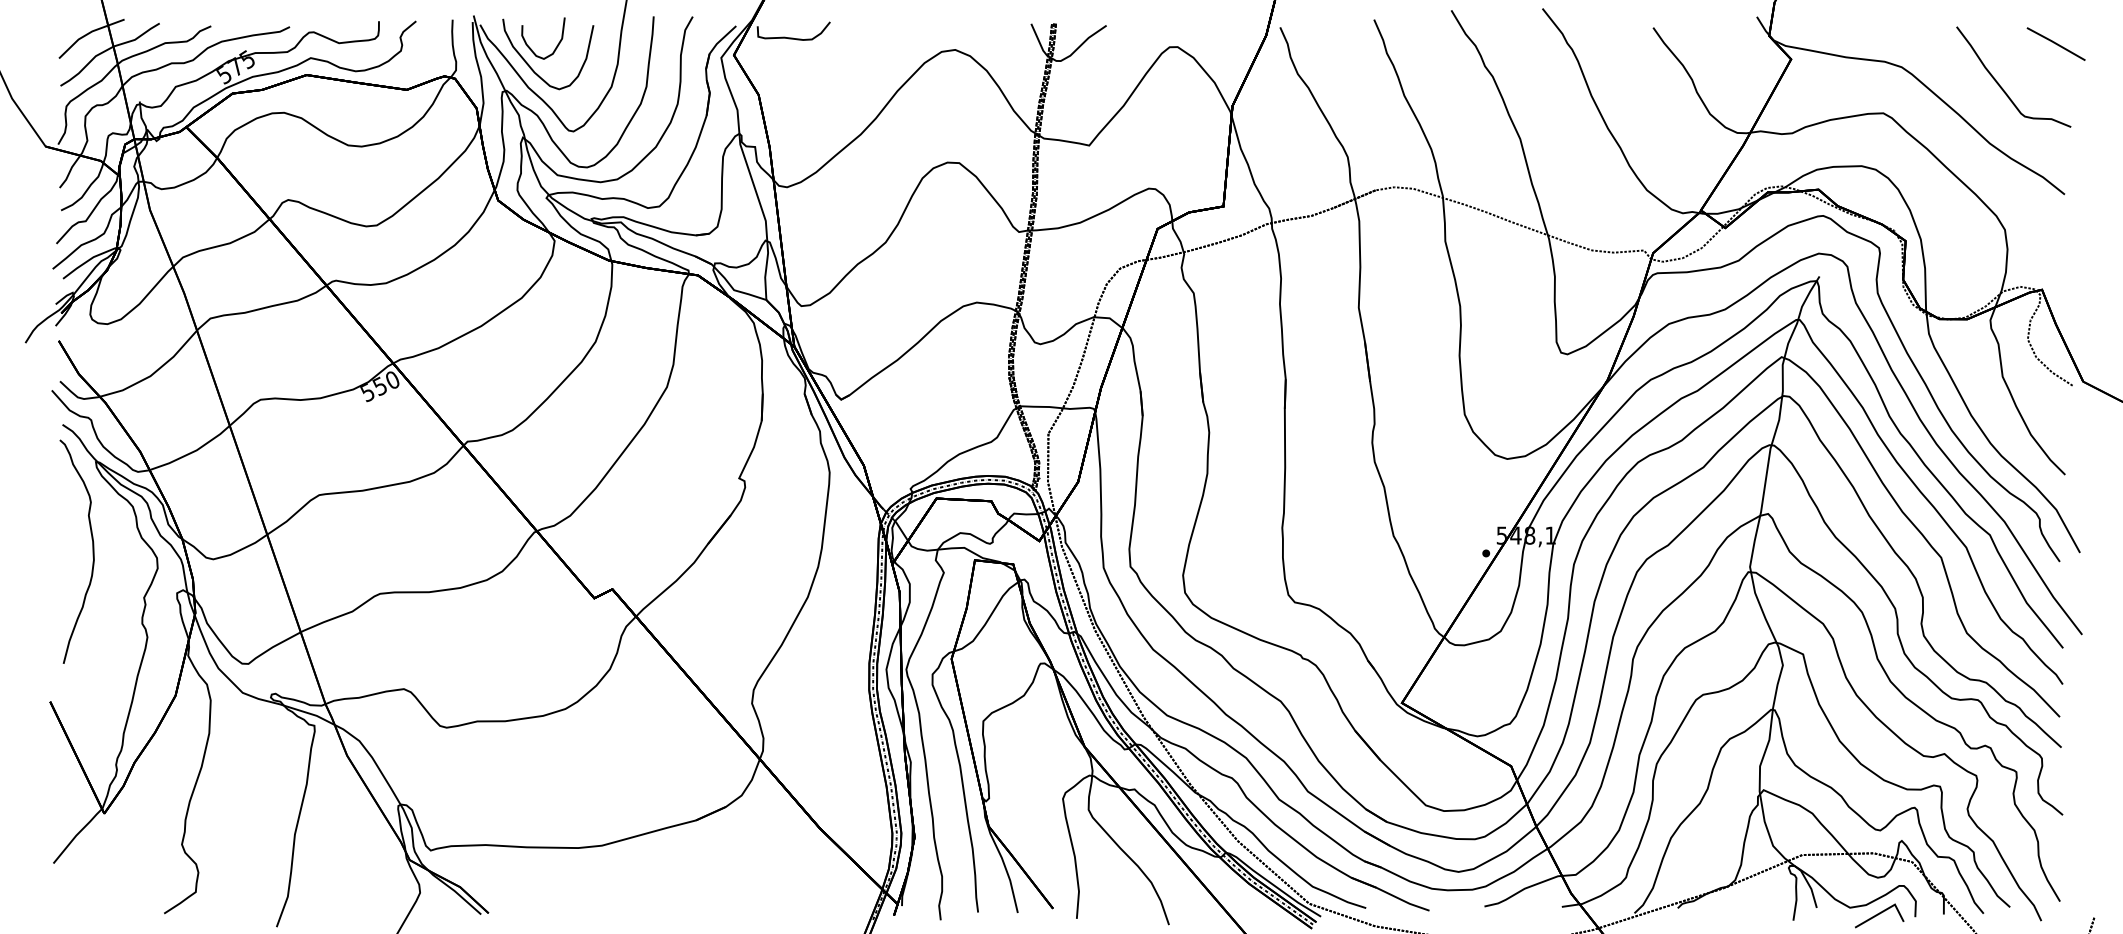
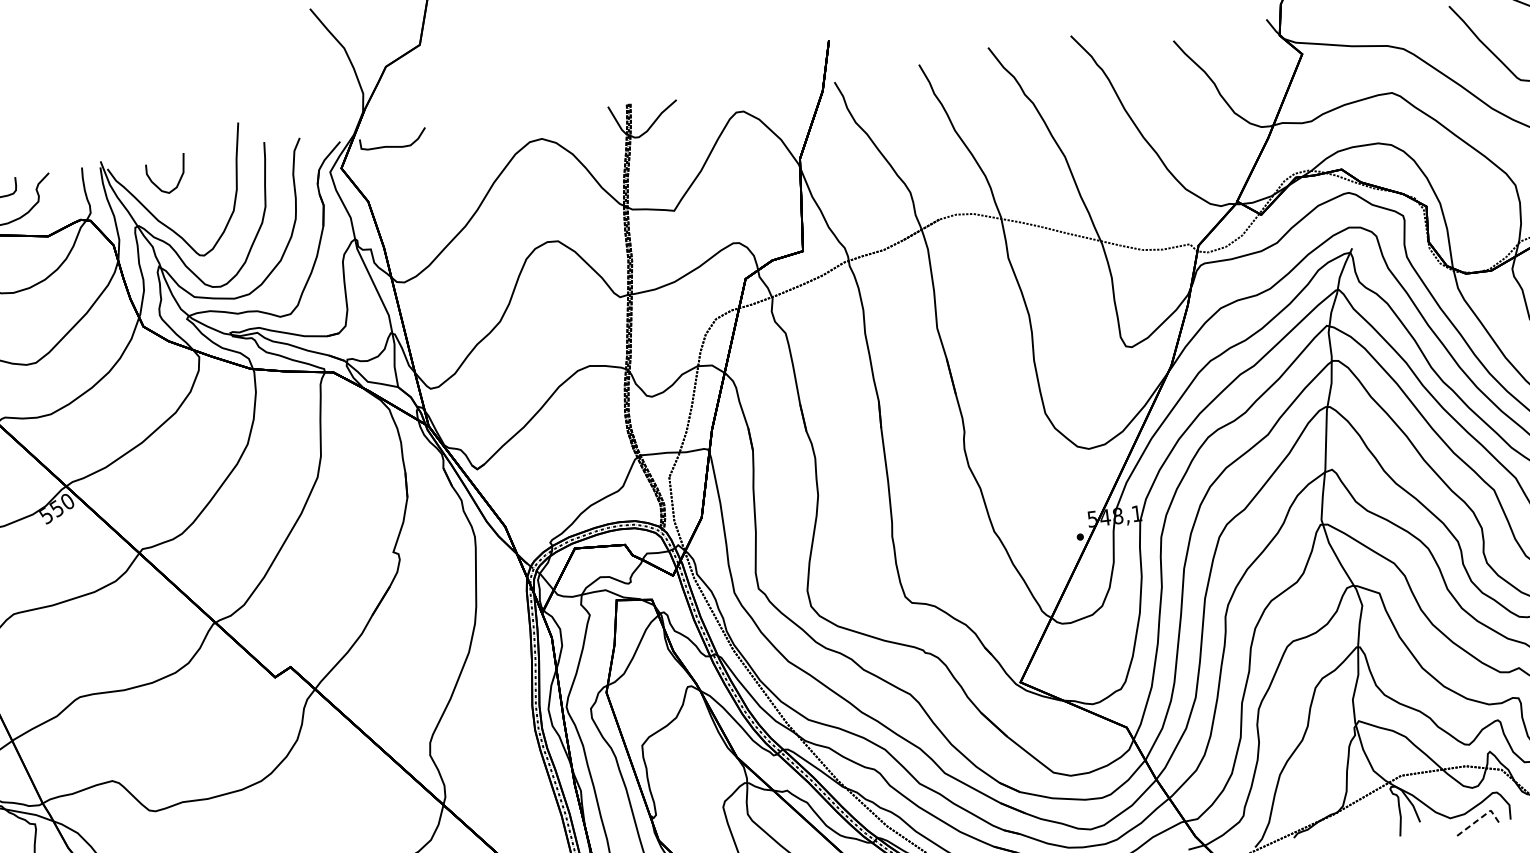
curve: (533, 69) -> (160, 203), removed
line: (1883, 911) -> (1481, 818), solid -> dashed

